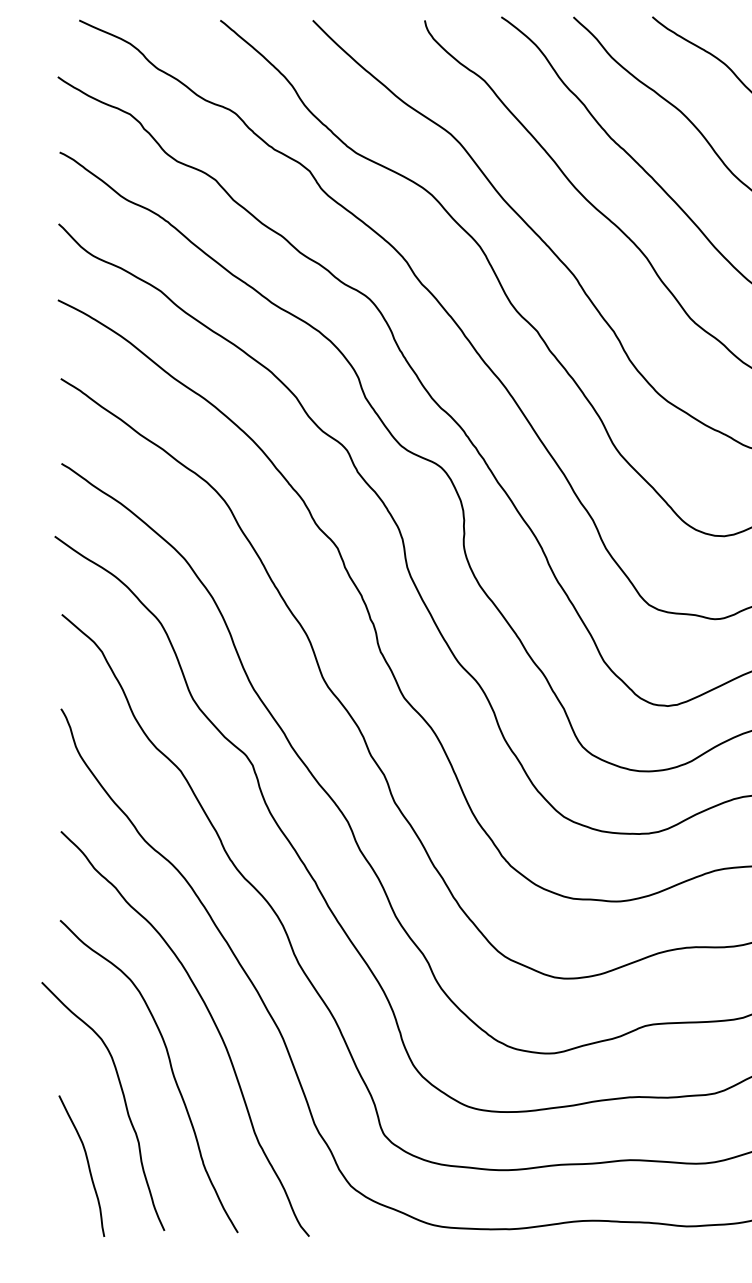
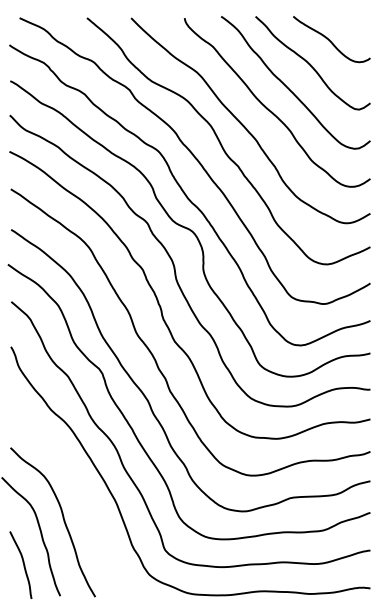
curve: (210, 1020) -> (82, 495), removed

